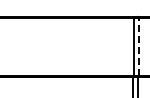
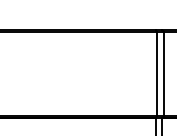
line: (138, 46) -> (163, 73), dashed -> solid

